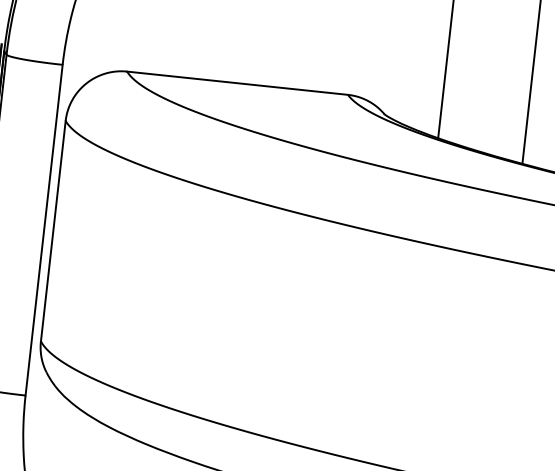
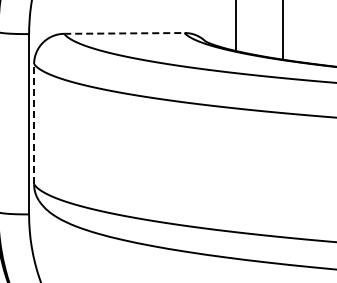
line: (237, 83) -> (124, 33), solid -> dashed
line: (54, 229) -> (34, 123), solid -> dashed

